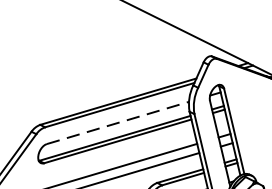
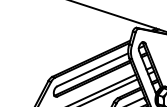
line: (119, 122) -> (93, 69), dashed -> solid

